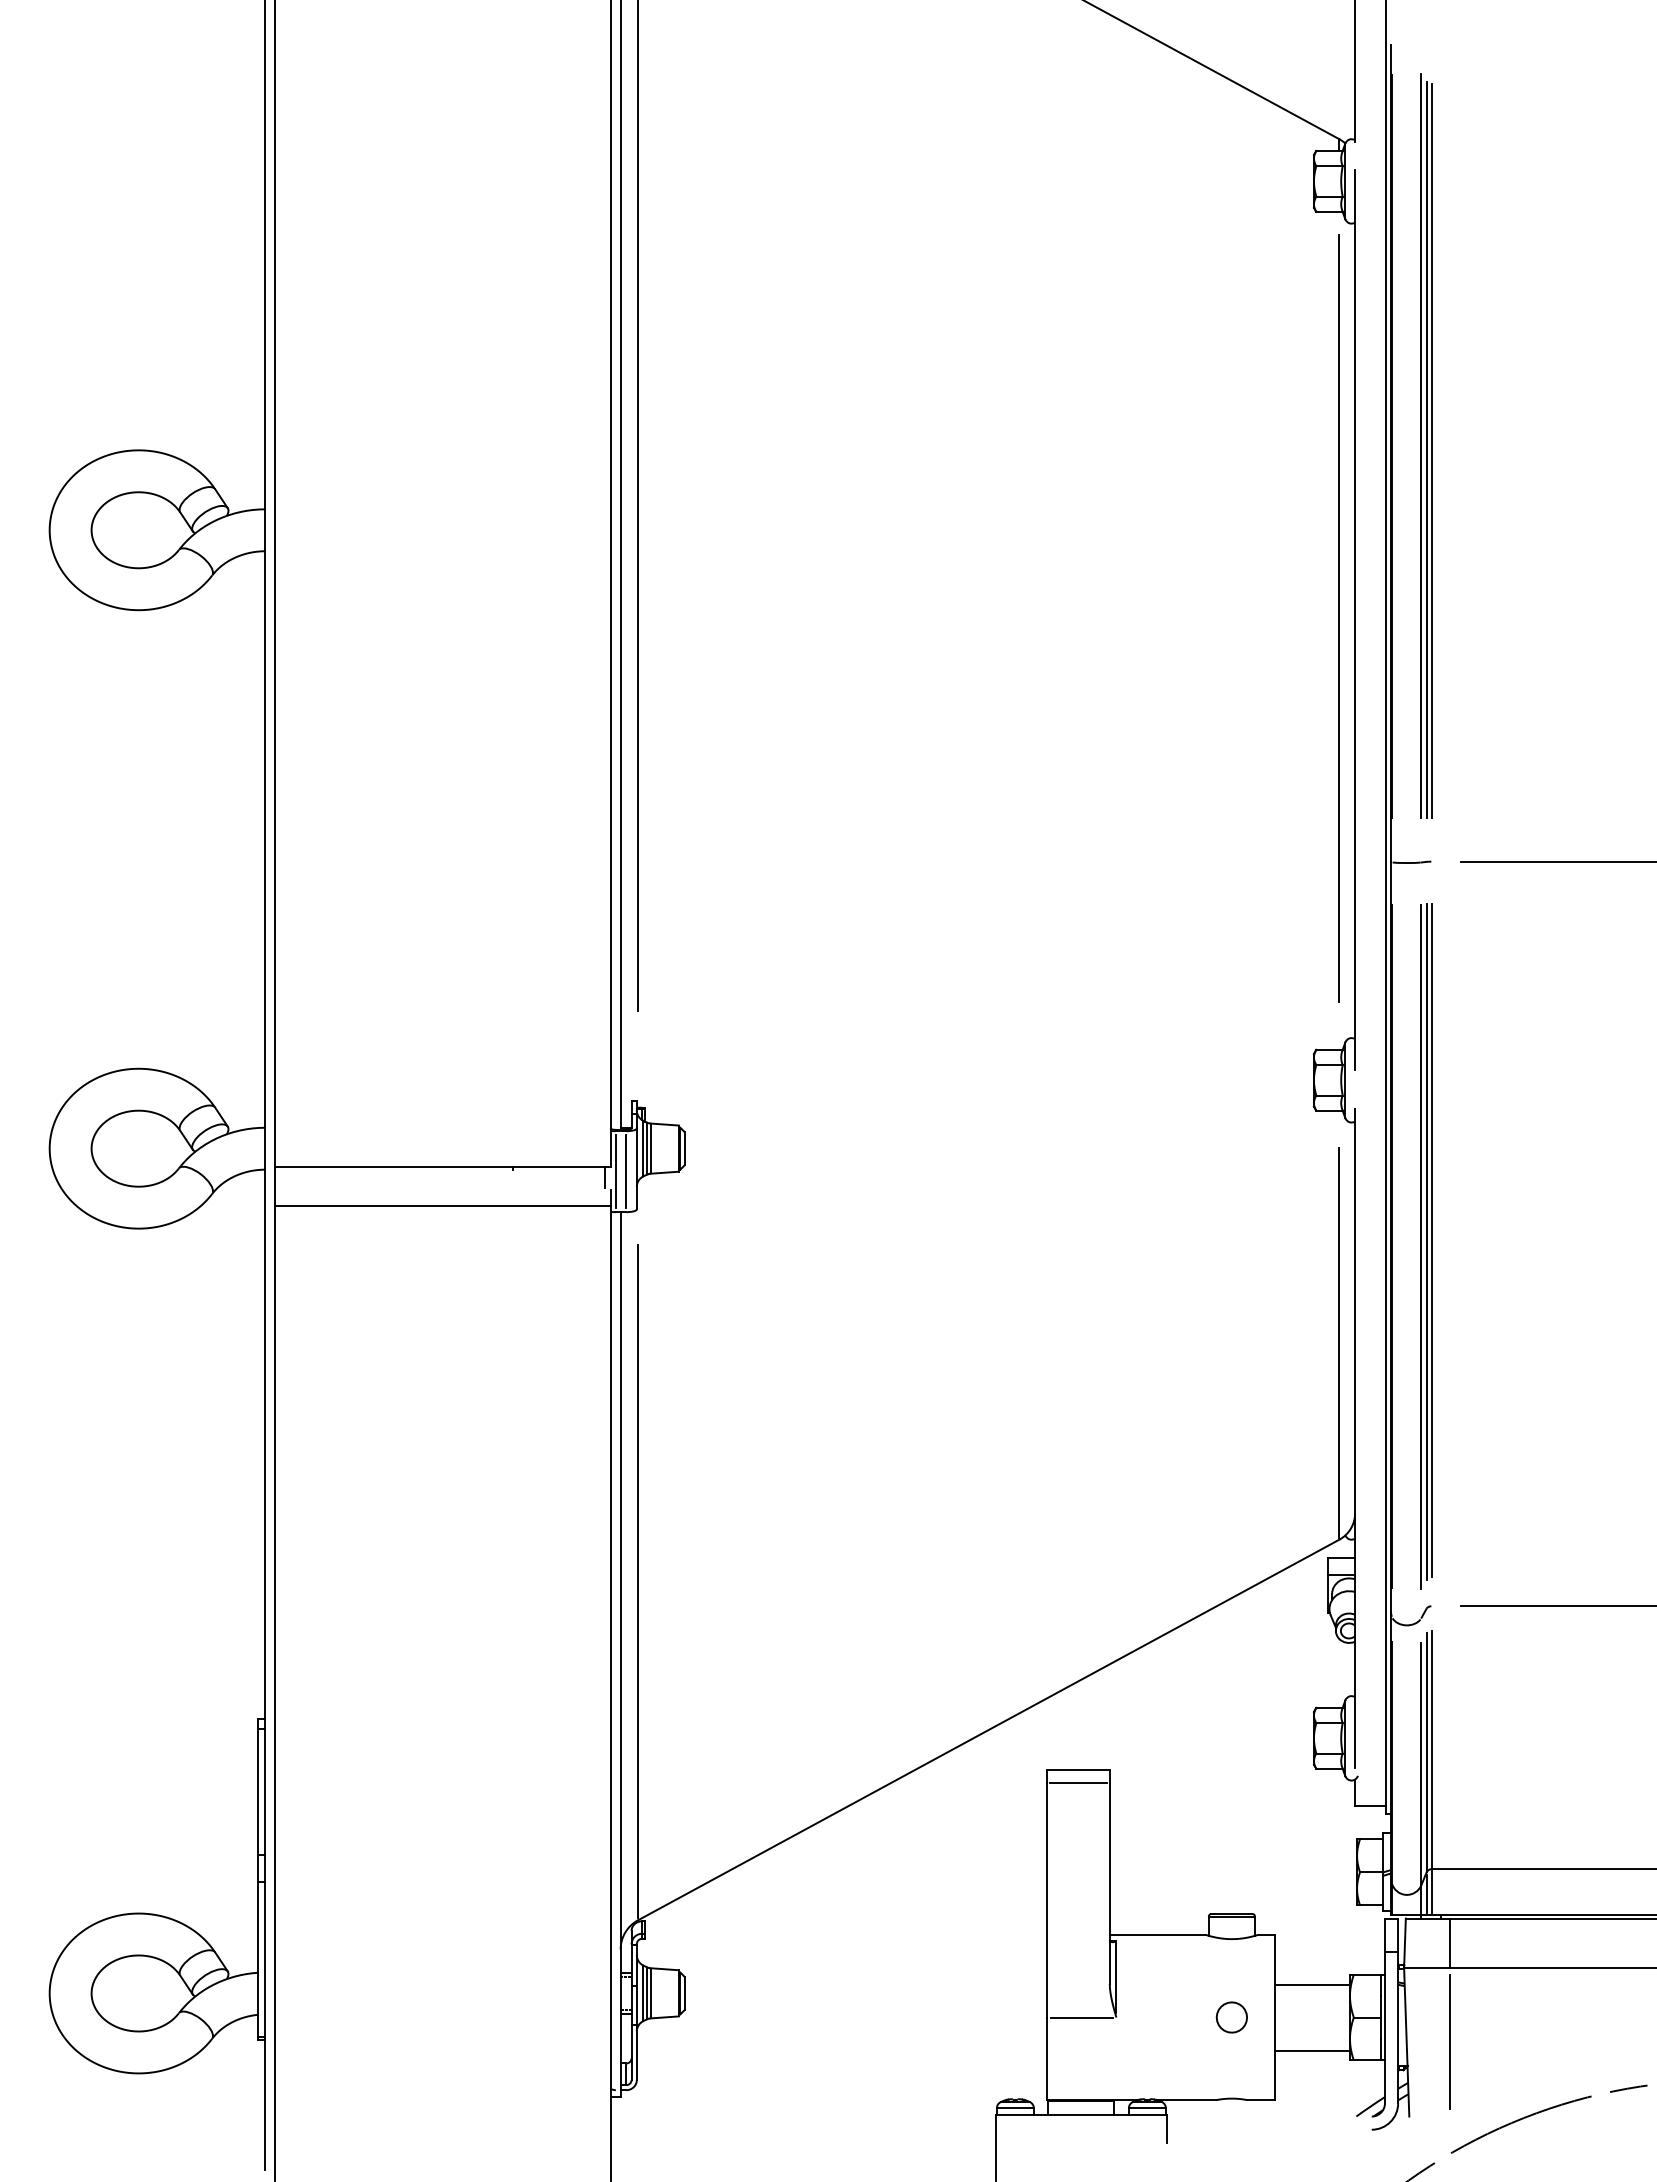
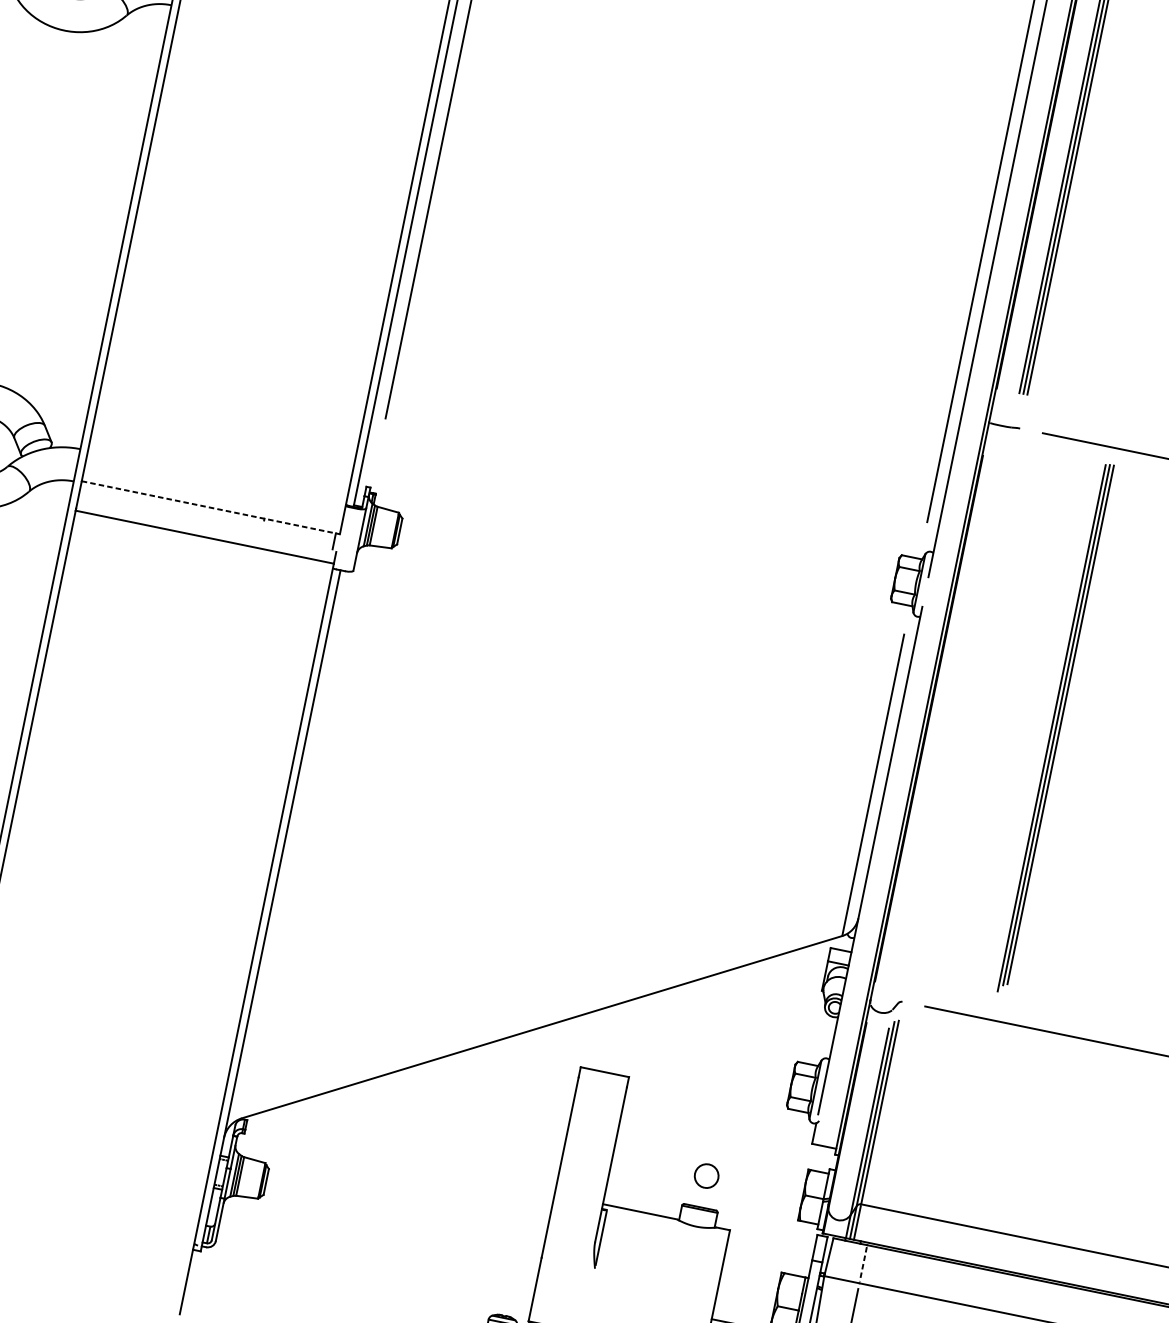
line: (442, 1167) -> (210, 507), solid -> dashed
line: (615, 1171) -> (343, 538), removed
line: (626, 1171) -> (351, 539), removed
part: (1426, 1246) -> (1055, 728), moved
line: (637, 1581) -> (295, 857), removed
line: (1078, 1783) -> (602, 1082), removed
line: (1449, 1943) -> (863, 1264), solid -> dashed
line: (1311, 1984) -> (750, 1274), removed
line: (1081, 2017) -> (568, 1263), removed
part: (1231, 2017) -> (706, 1176), moved

